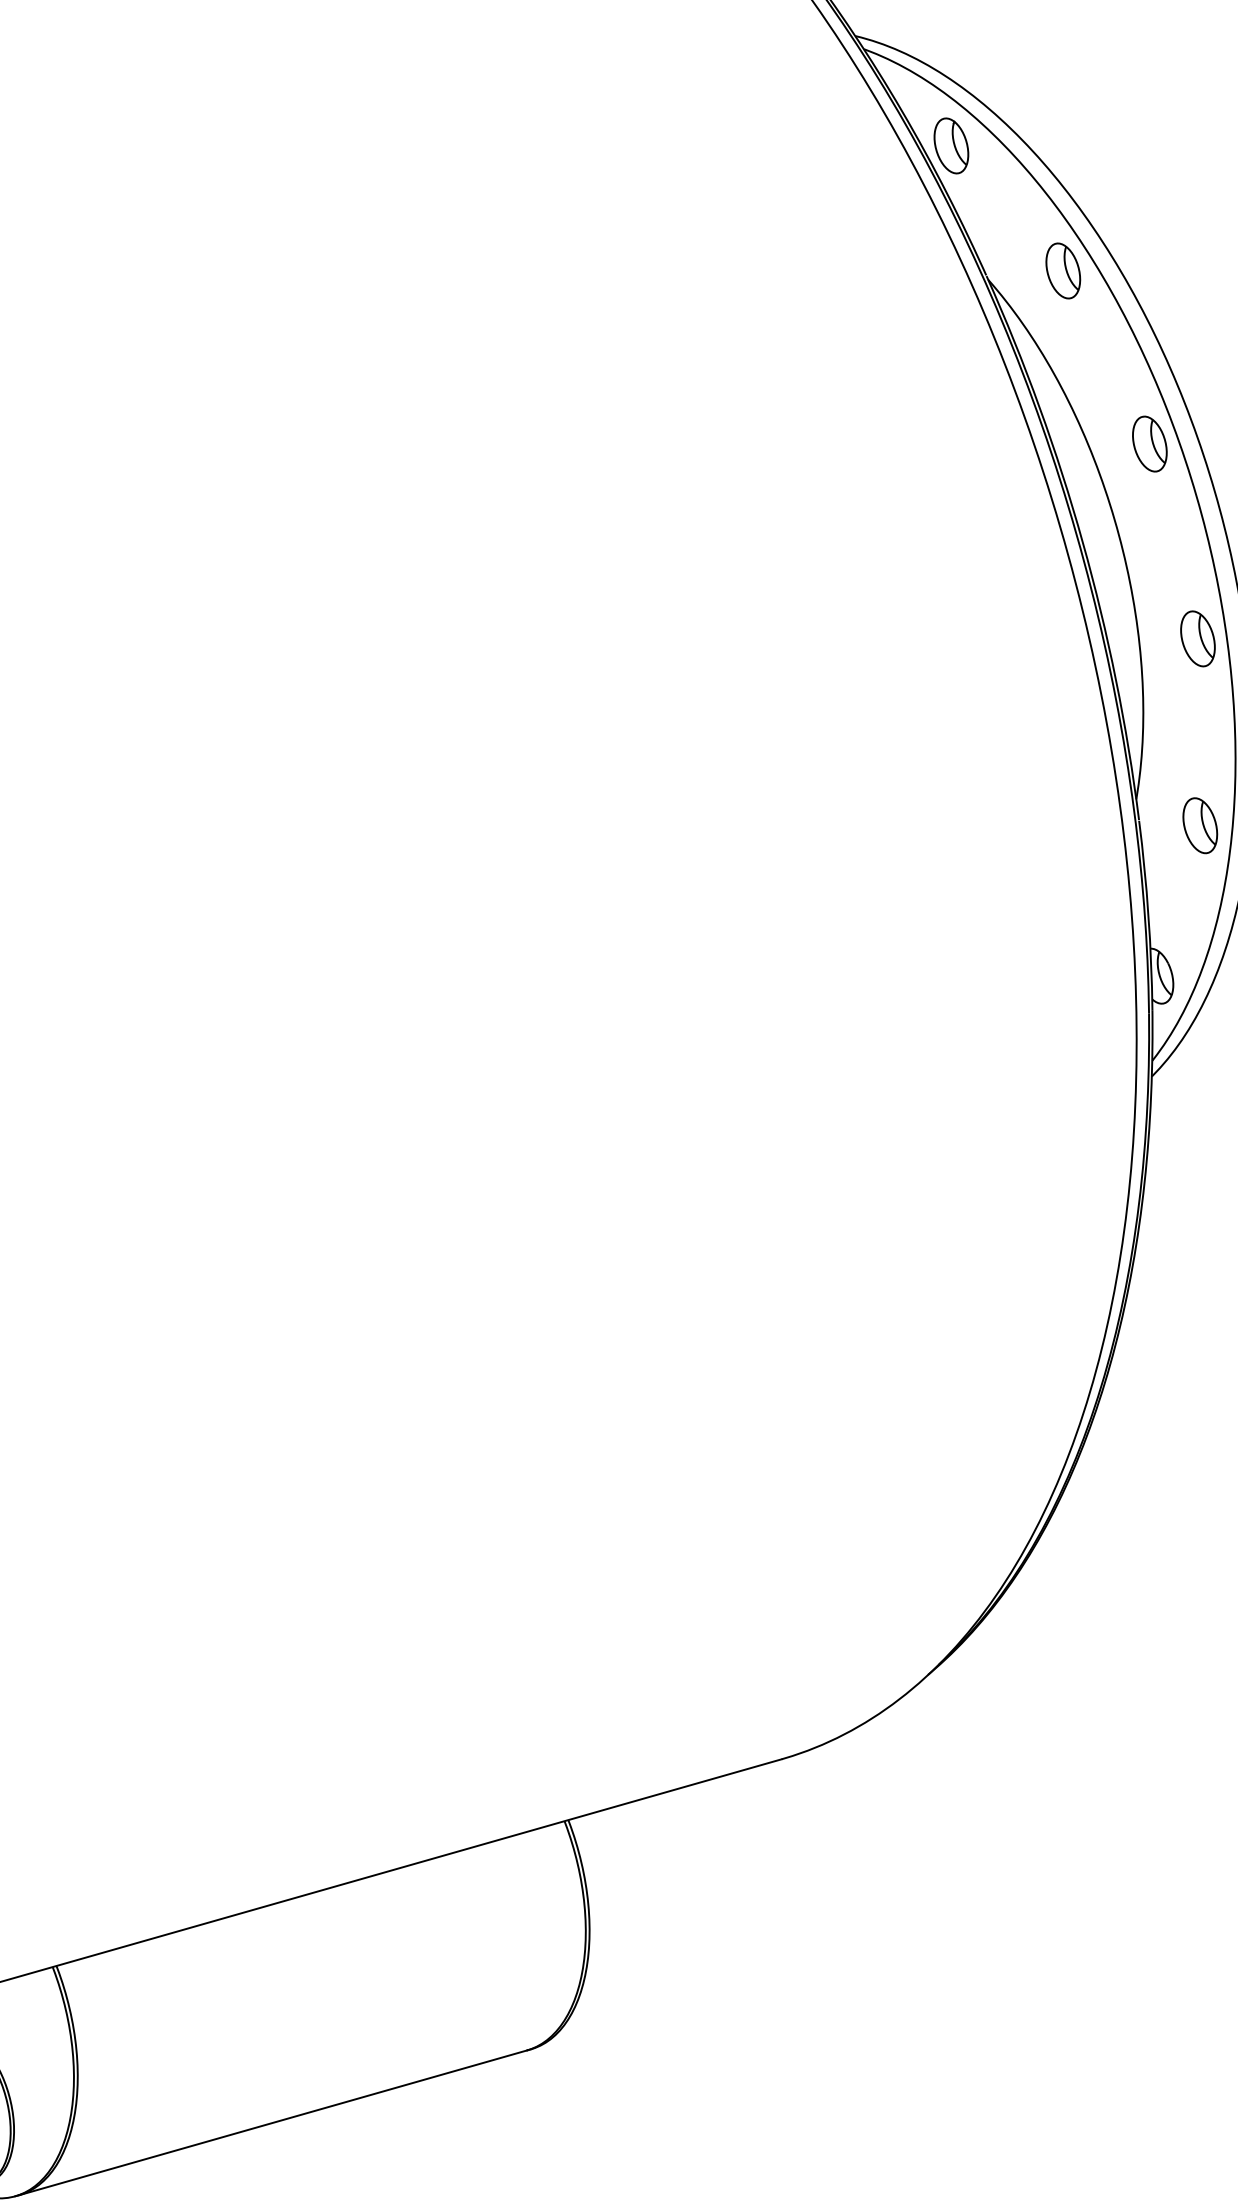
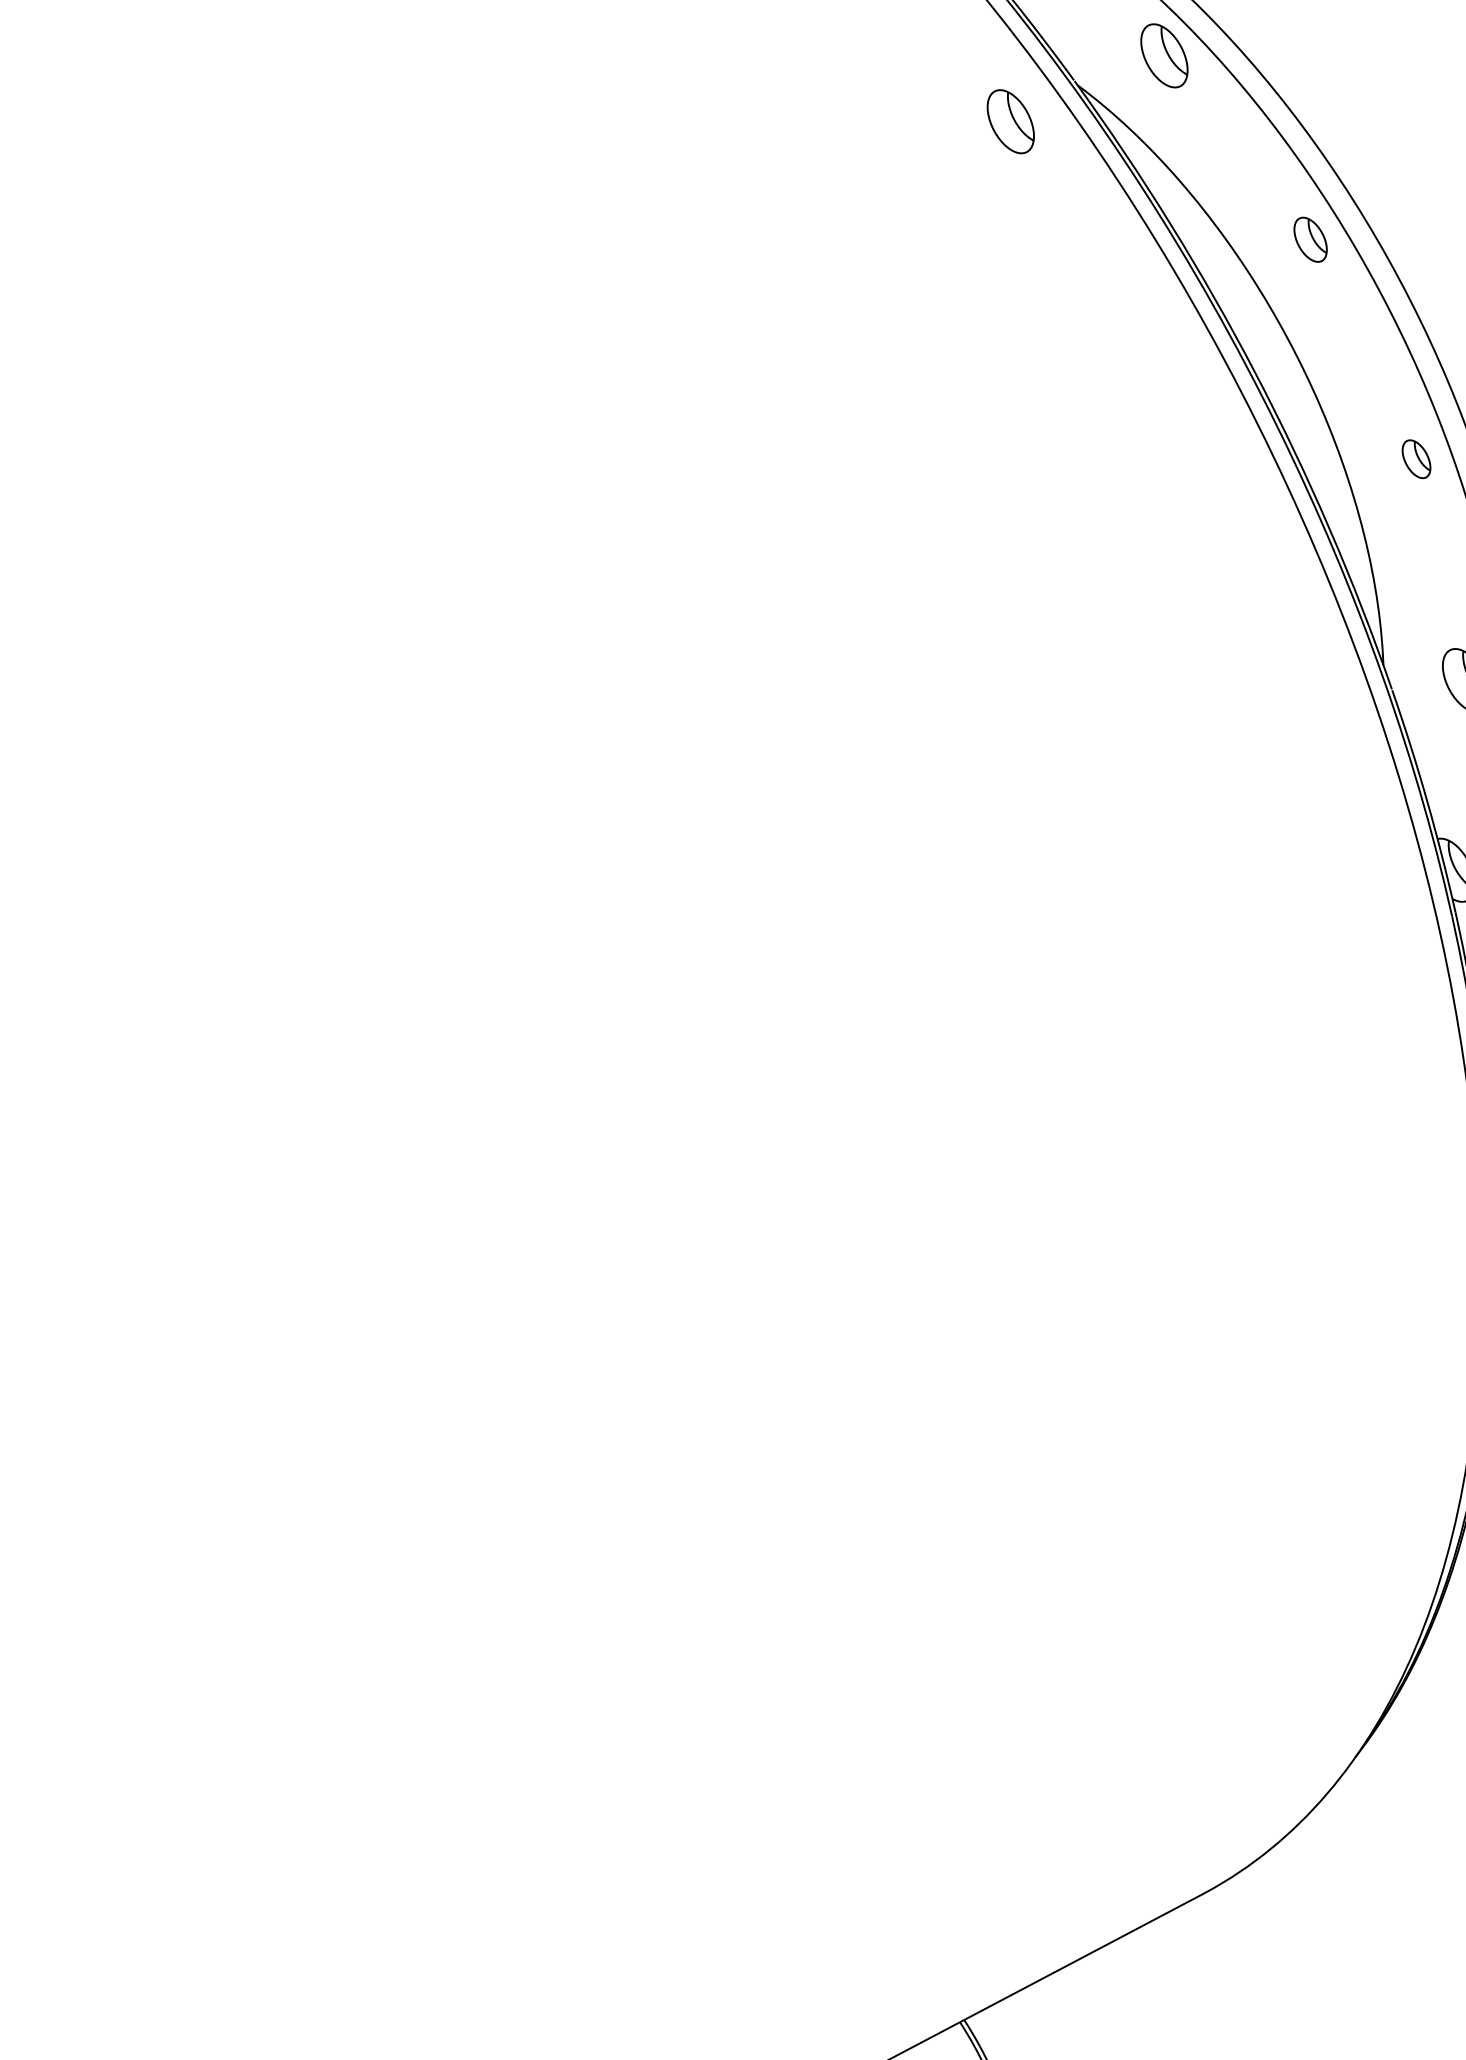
part: (928, 297) -> (1010, 121), added
part: (1149, 443) -> (1310, 239), size x0.7
part: (1197, 638) -> (1415, 458), size x0.6

